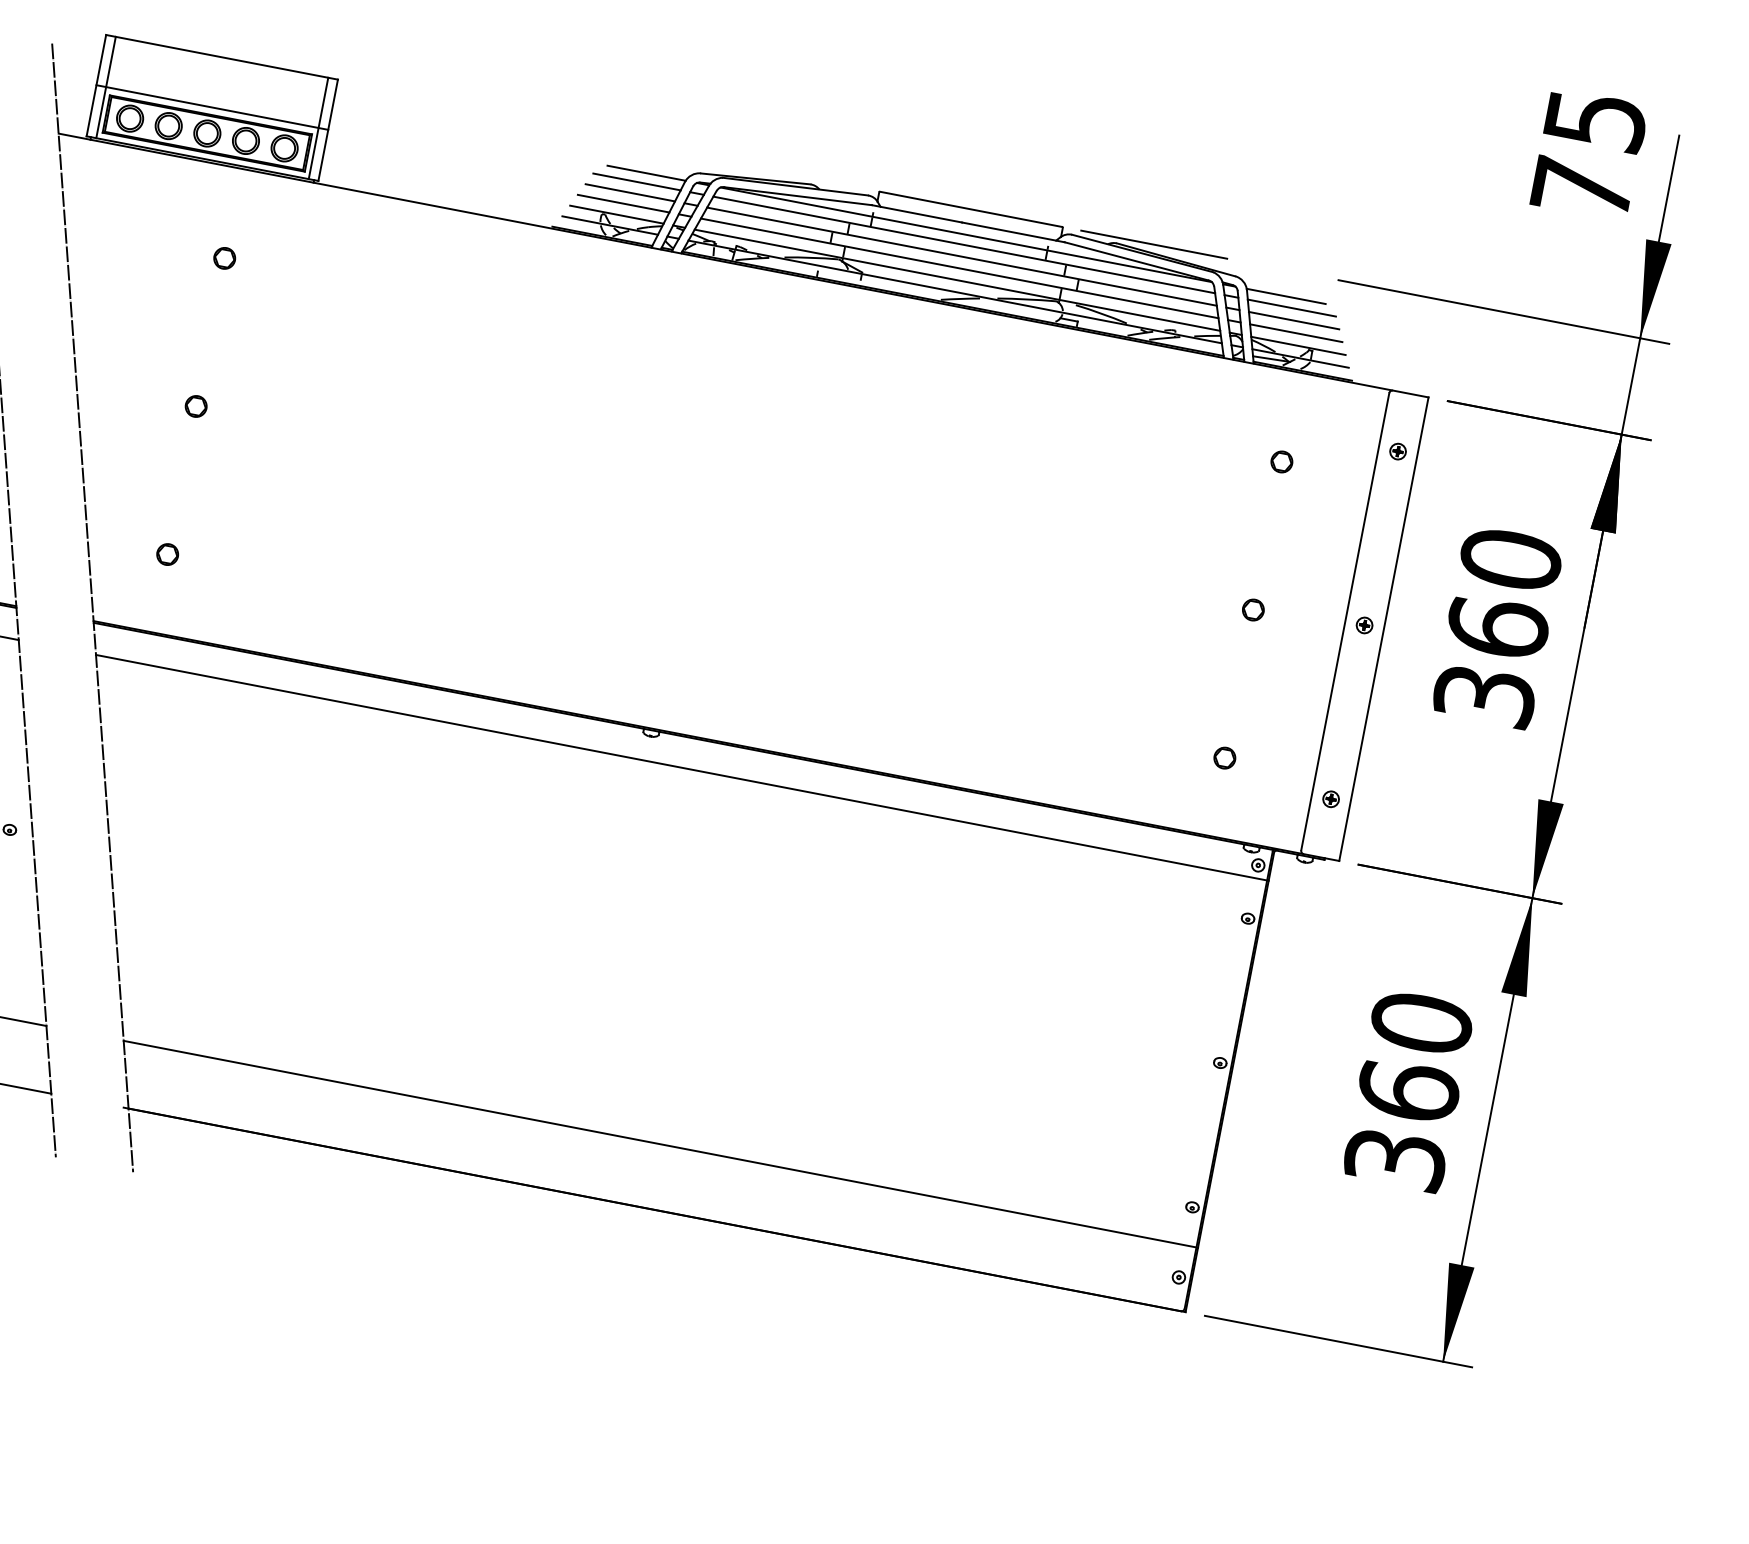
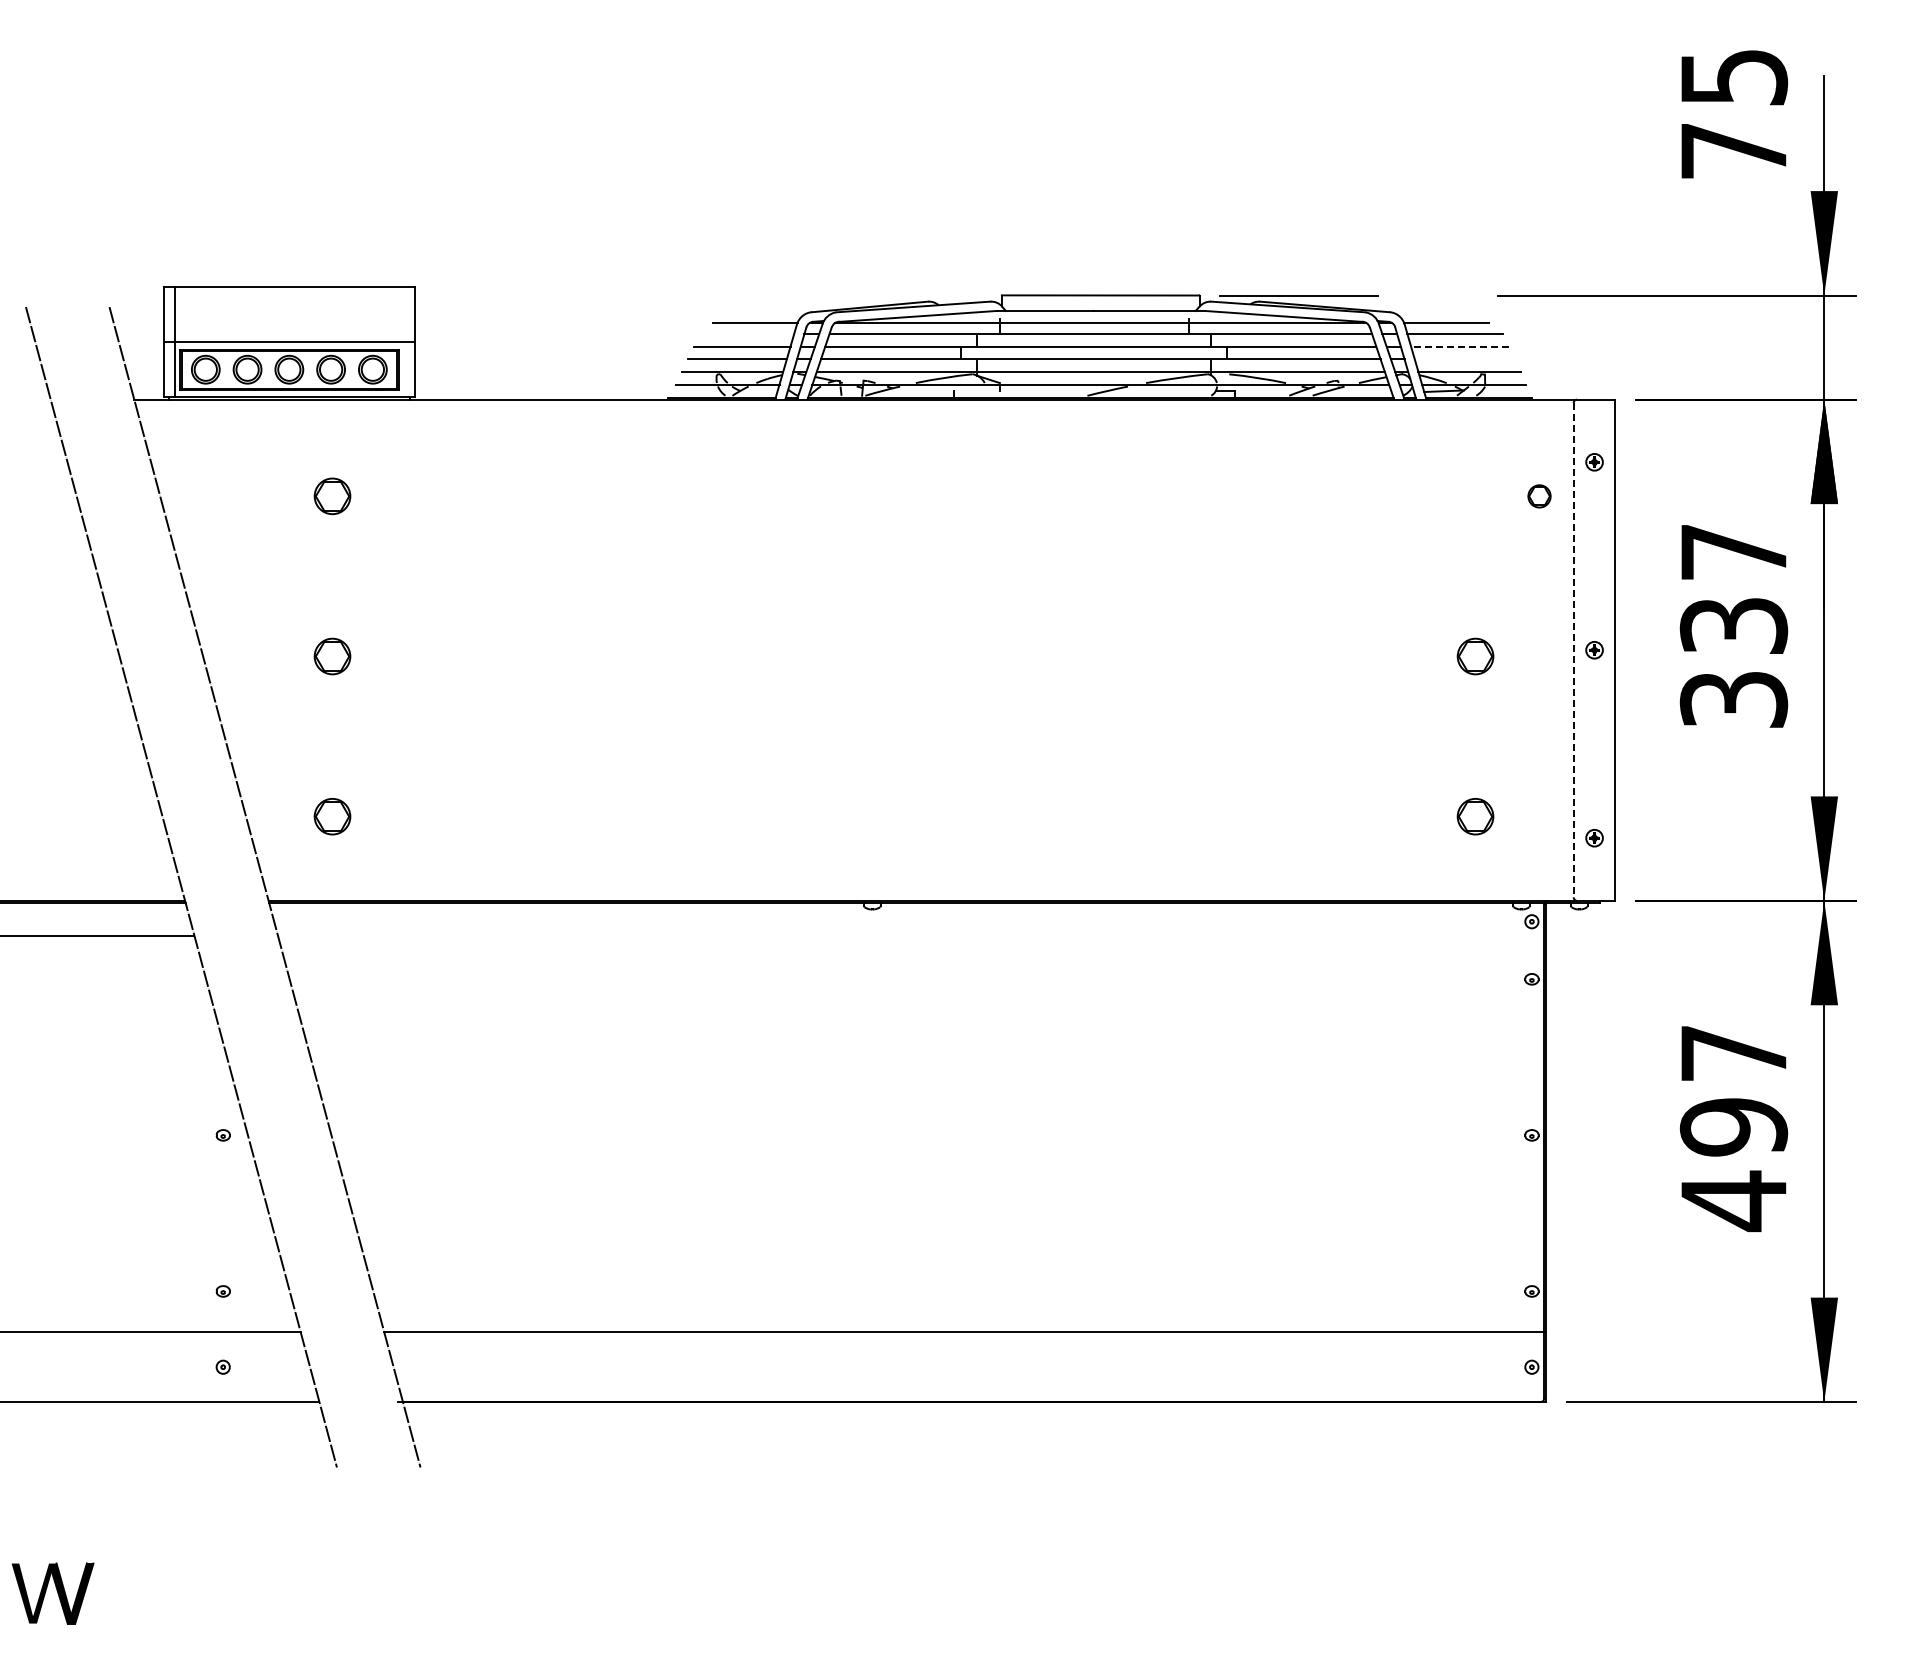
line: (318, 127) -> (404, 341), removed
line: (636, 181) -> (746, 333), removed
part: (224, 258) -> (332, 496), size x1.6
line: (1293, 320) -> (1459, 346), solid -> dashed
line: (1296, 333) -> (1464, 359), removed
part: (196, 406) -> (332, 656), size x1.6
part: (1281, 462) -> (1539, 496), moved
part: (167, 554) -> (332, 816), size x1.6
text: (1504, 593) -> (1733, 588), 360 -> 337
part: (1253, 610) -> (1475, 656), size x1.6
line: (1345, 621) -> (1573, 650), solid -> dashed
part: (1224, 758) -> (1475, 816), size x1.6
line: (682, 767) -> (911, 935), removed
text: (1407, 1092) -> (1733, 1128), 360 -> 497

